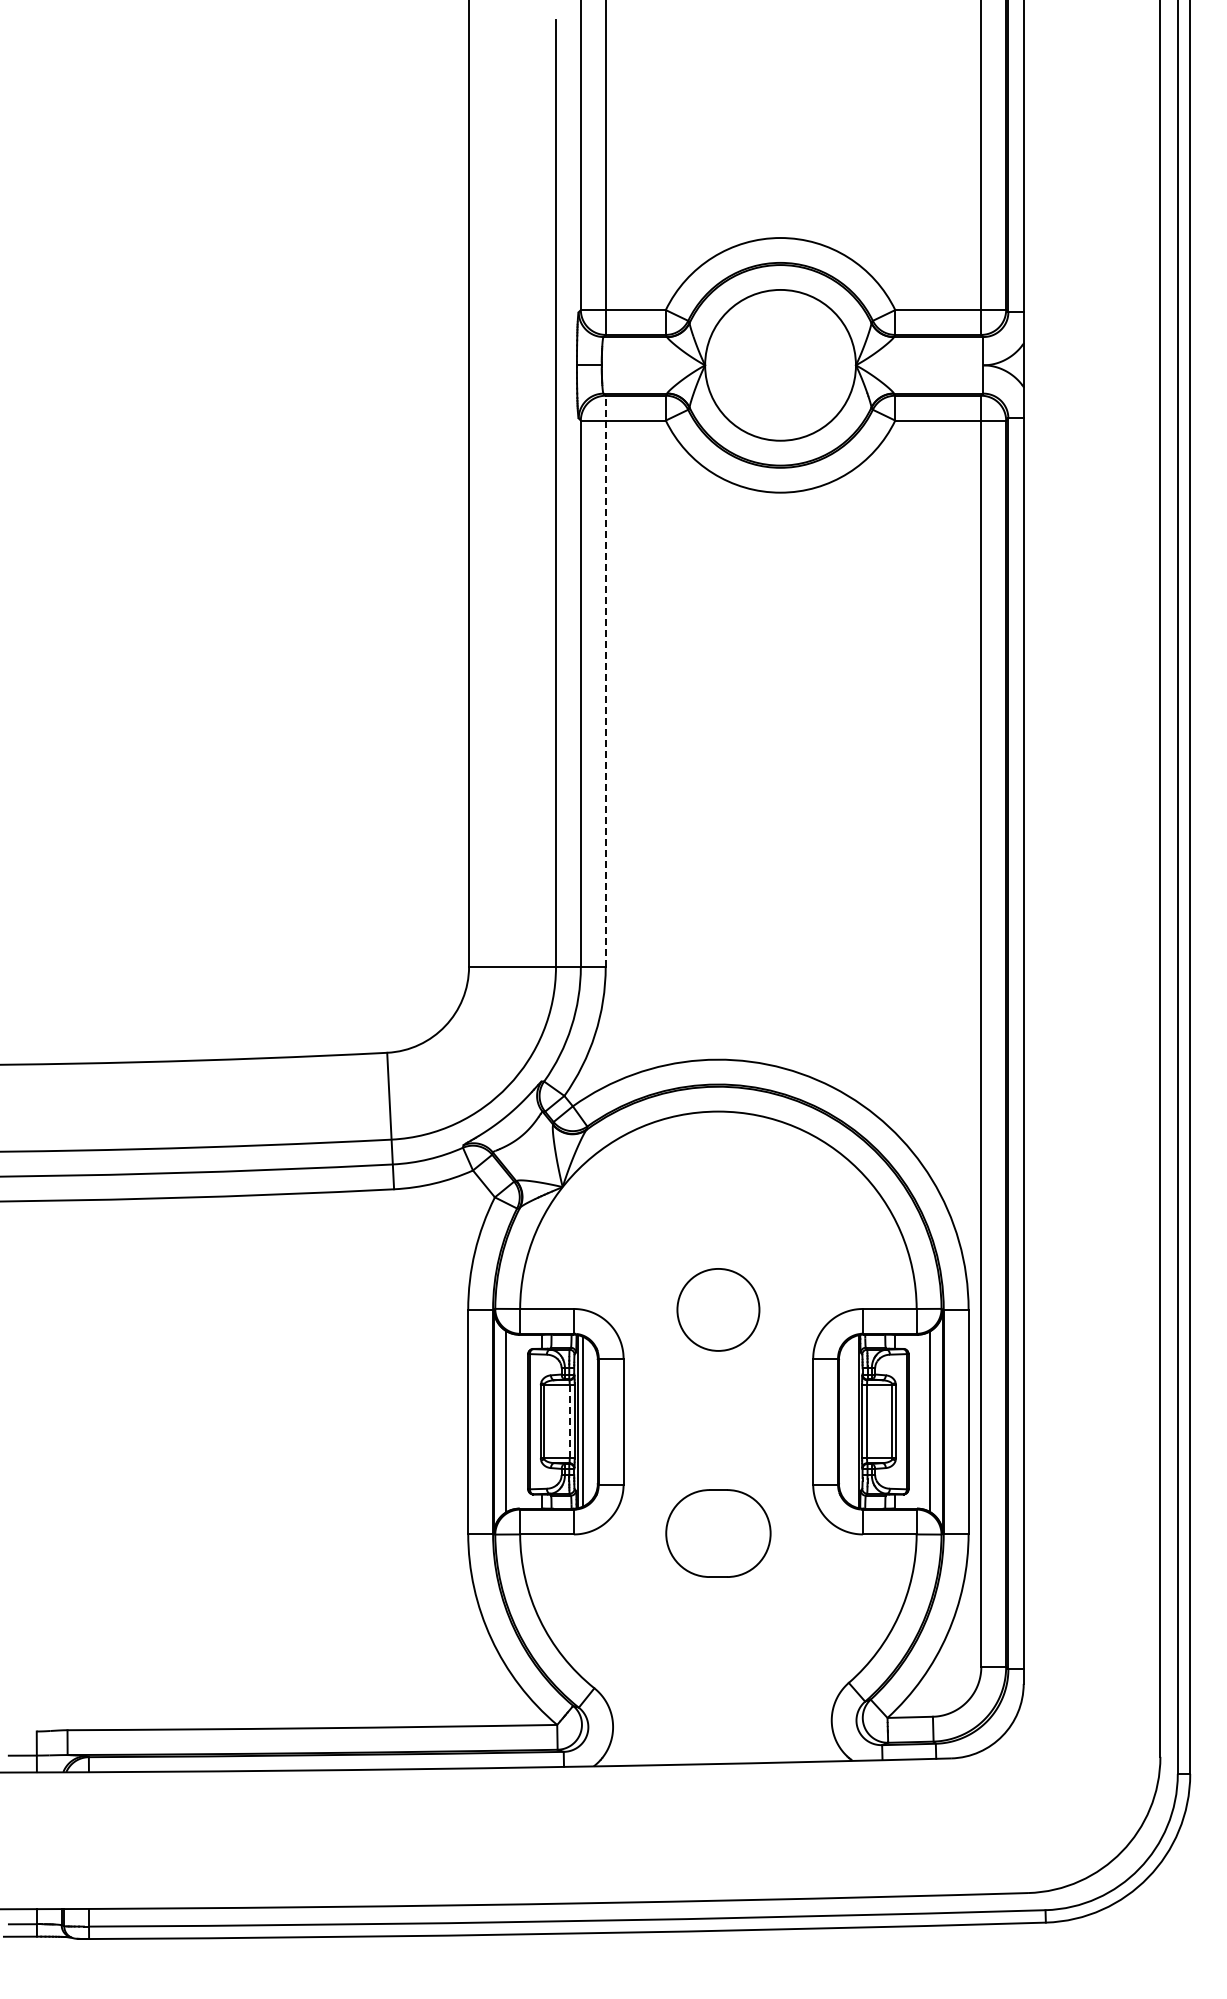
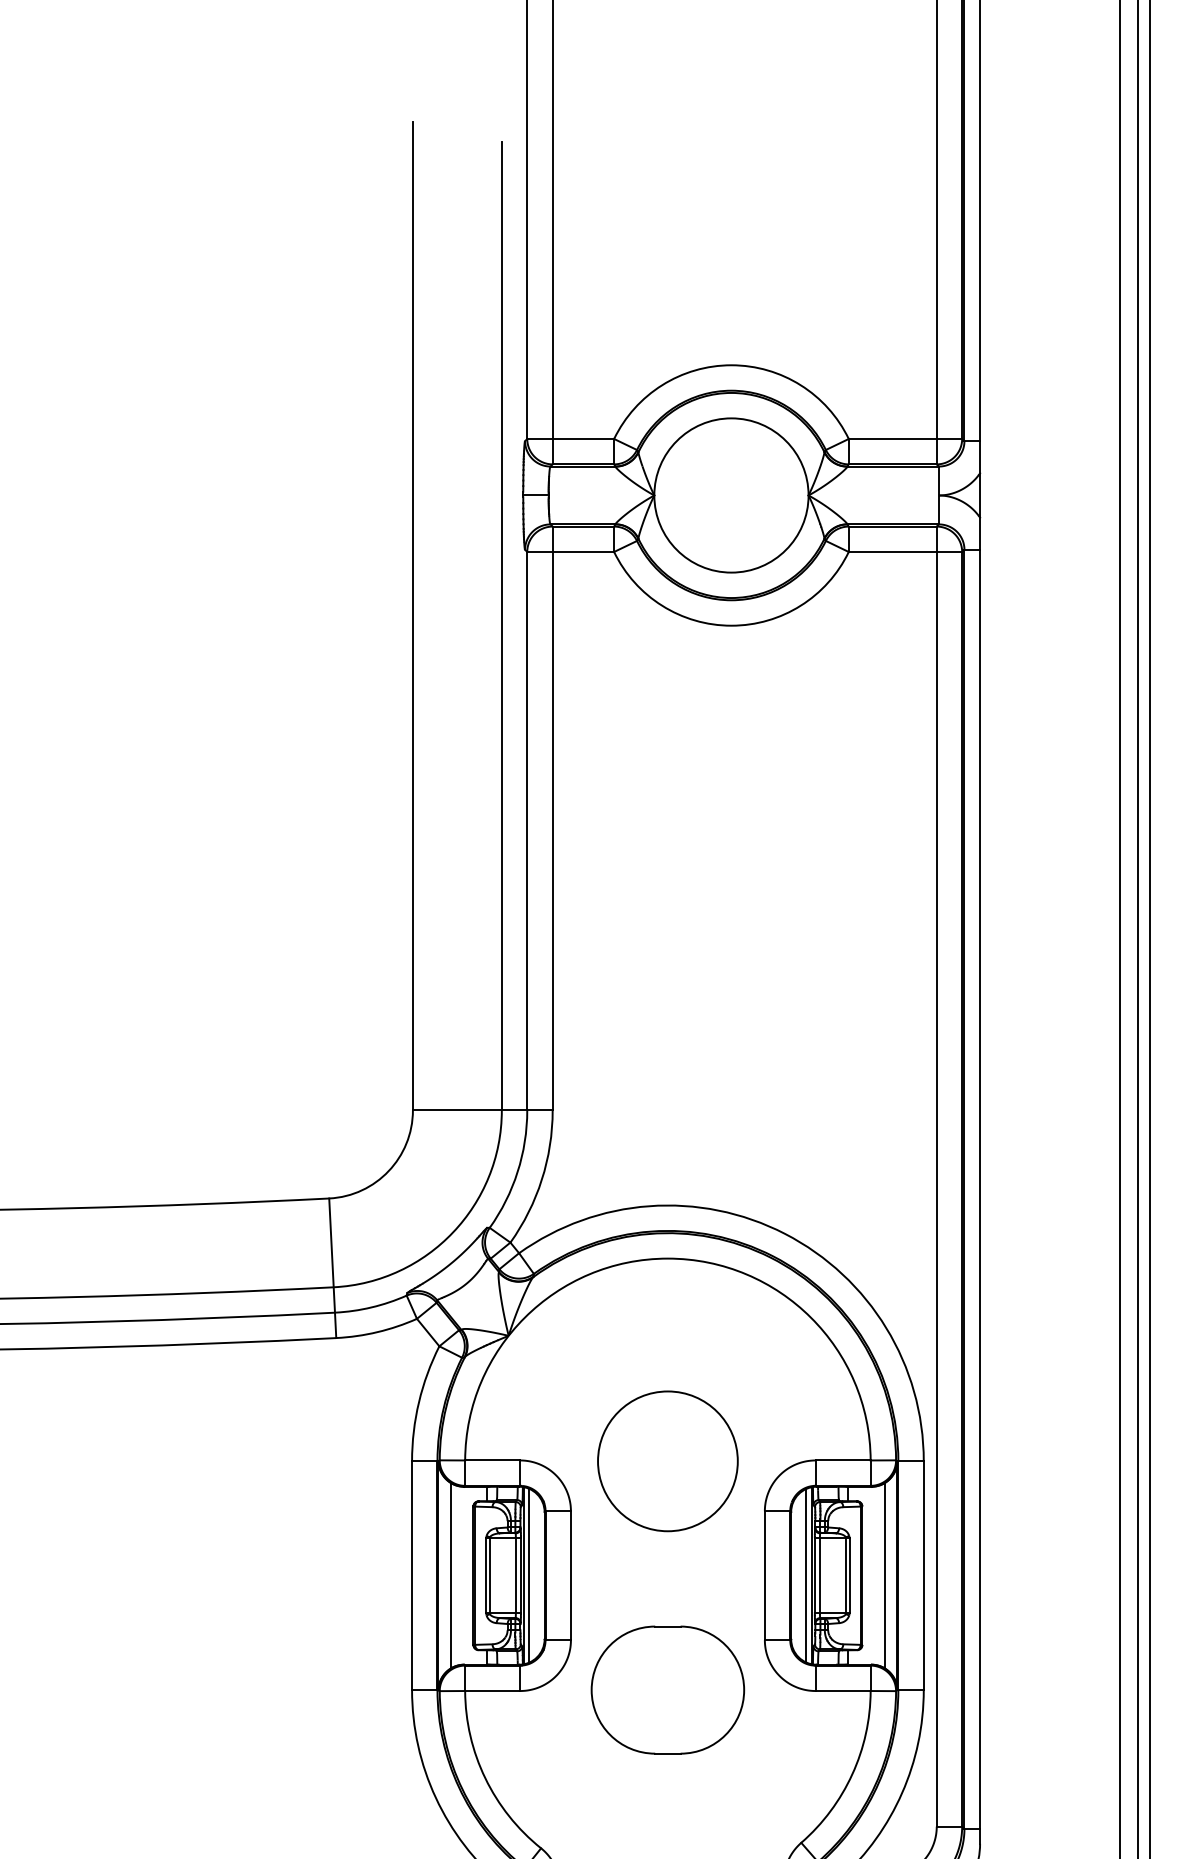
line: (605, 680) -> (552, 817), dashed -> solid
circle: (718, 1309) -> (668, 1460), size x1.67
line: (569, 1421) -> (515, 1575), dashed -> solid
line: (853, 1421) -> (806, 1575), added
part: (718, 1533) -> (668, 1690), size x1.43

